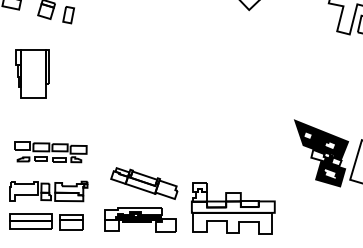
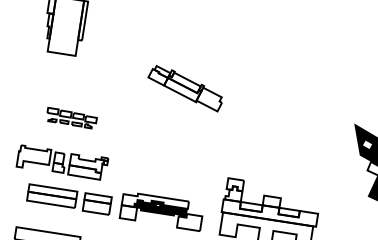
part: (50, 152) -> (71, 118), size x0.6
part: (144, 183) -> (185, 88), moved
part: (46, 221) -> (69, 198), moved

